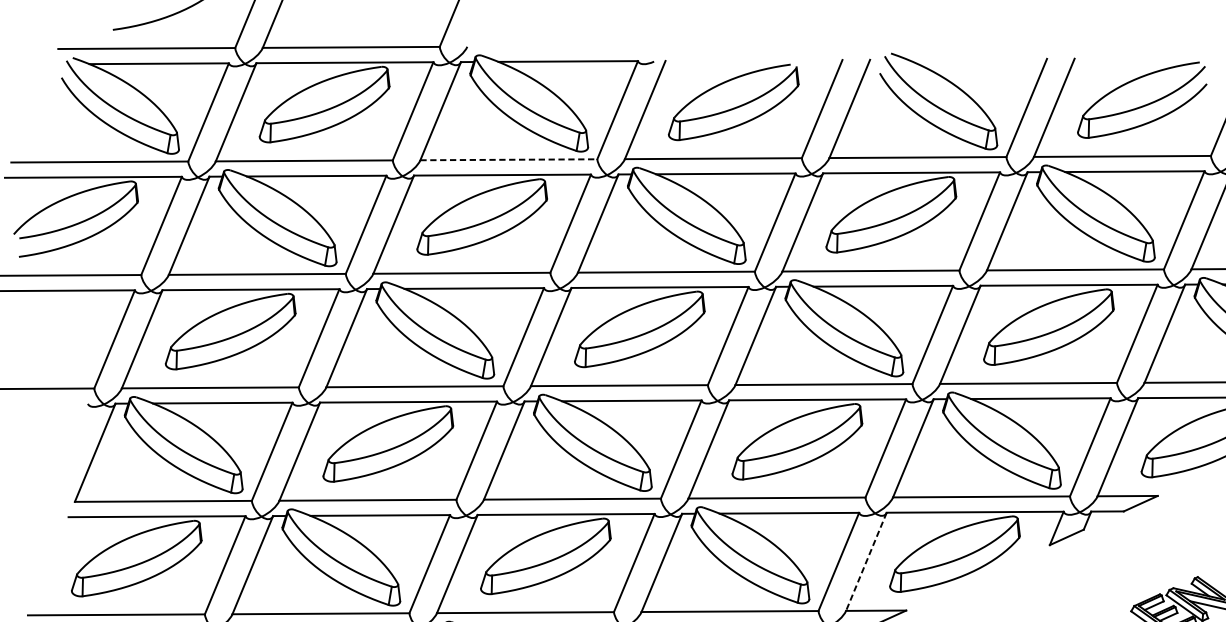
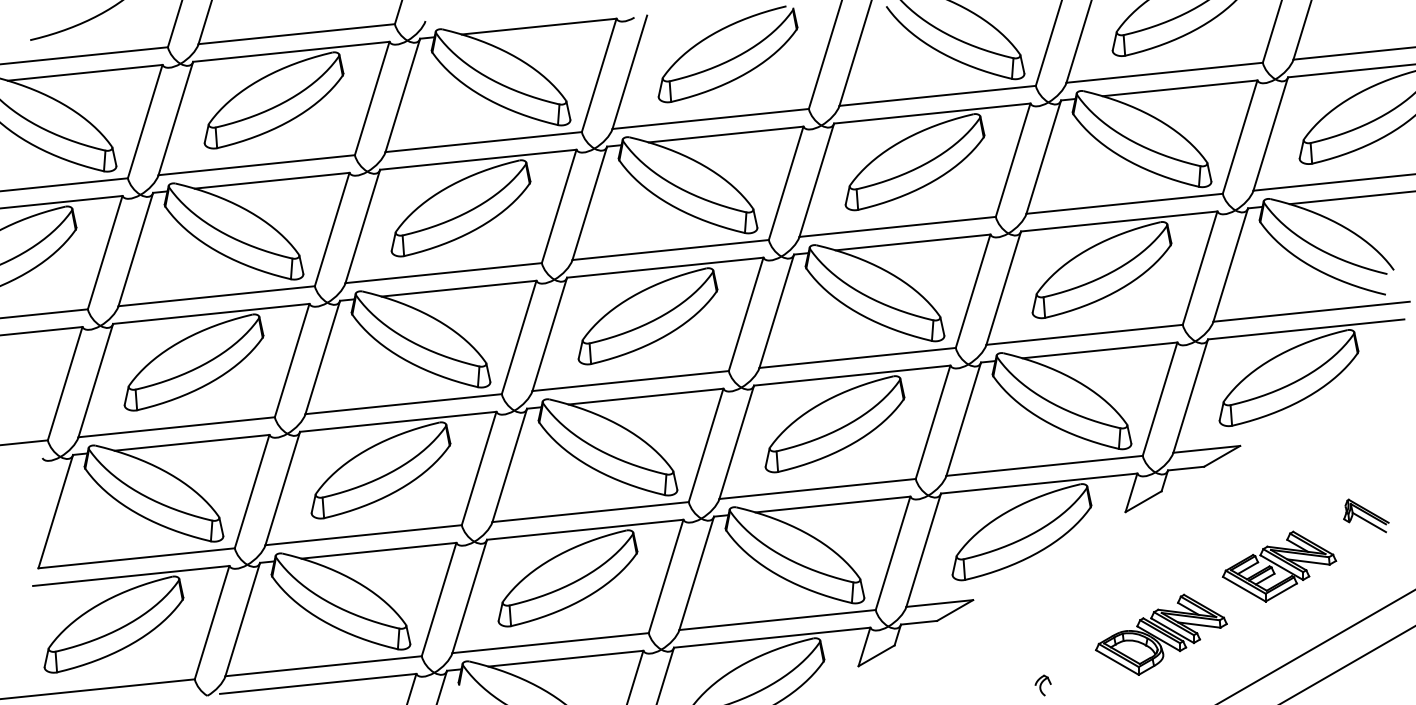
line: (508, 160) -> (483, 142), dashed -> solid
line: (866, 562) -> (923, 550), dashed -> solid

